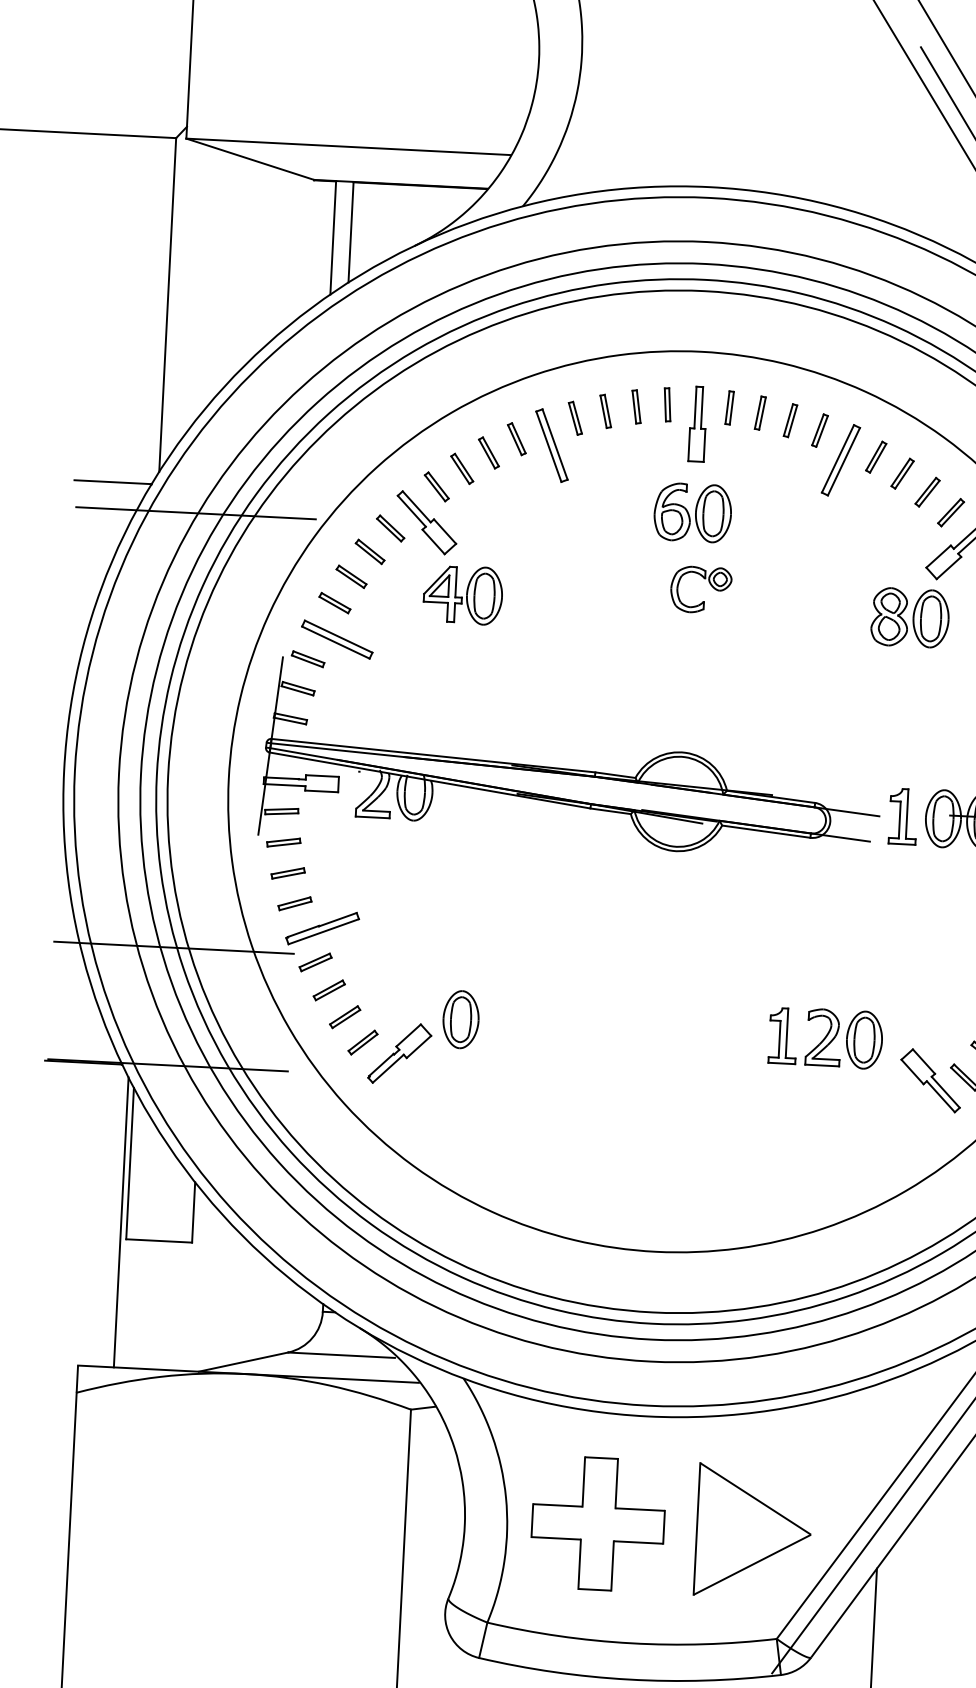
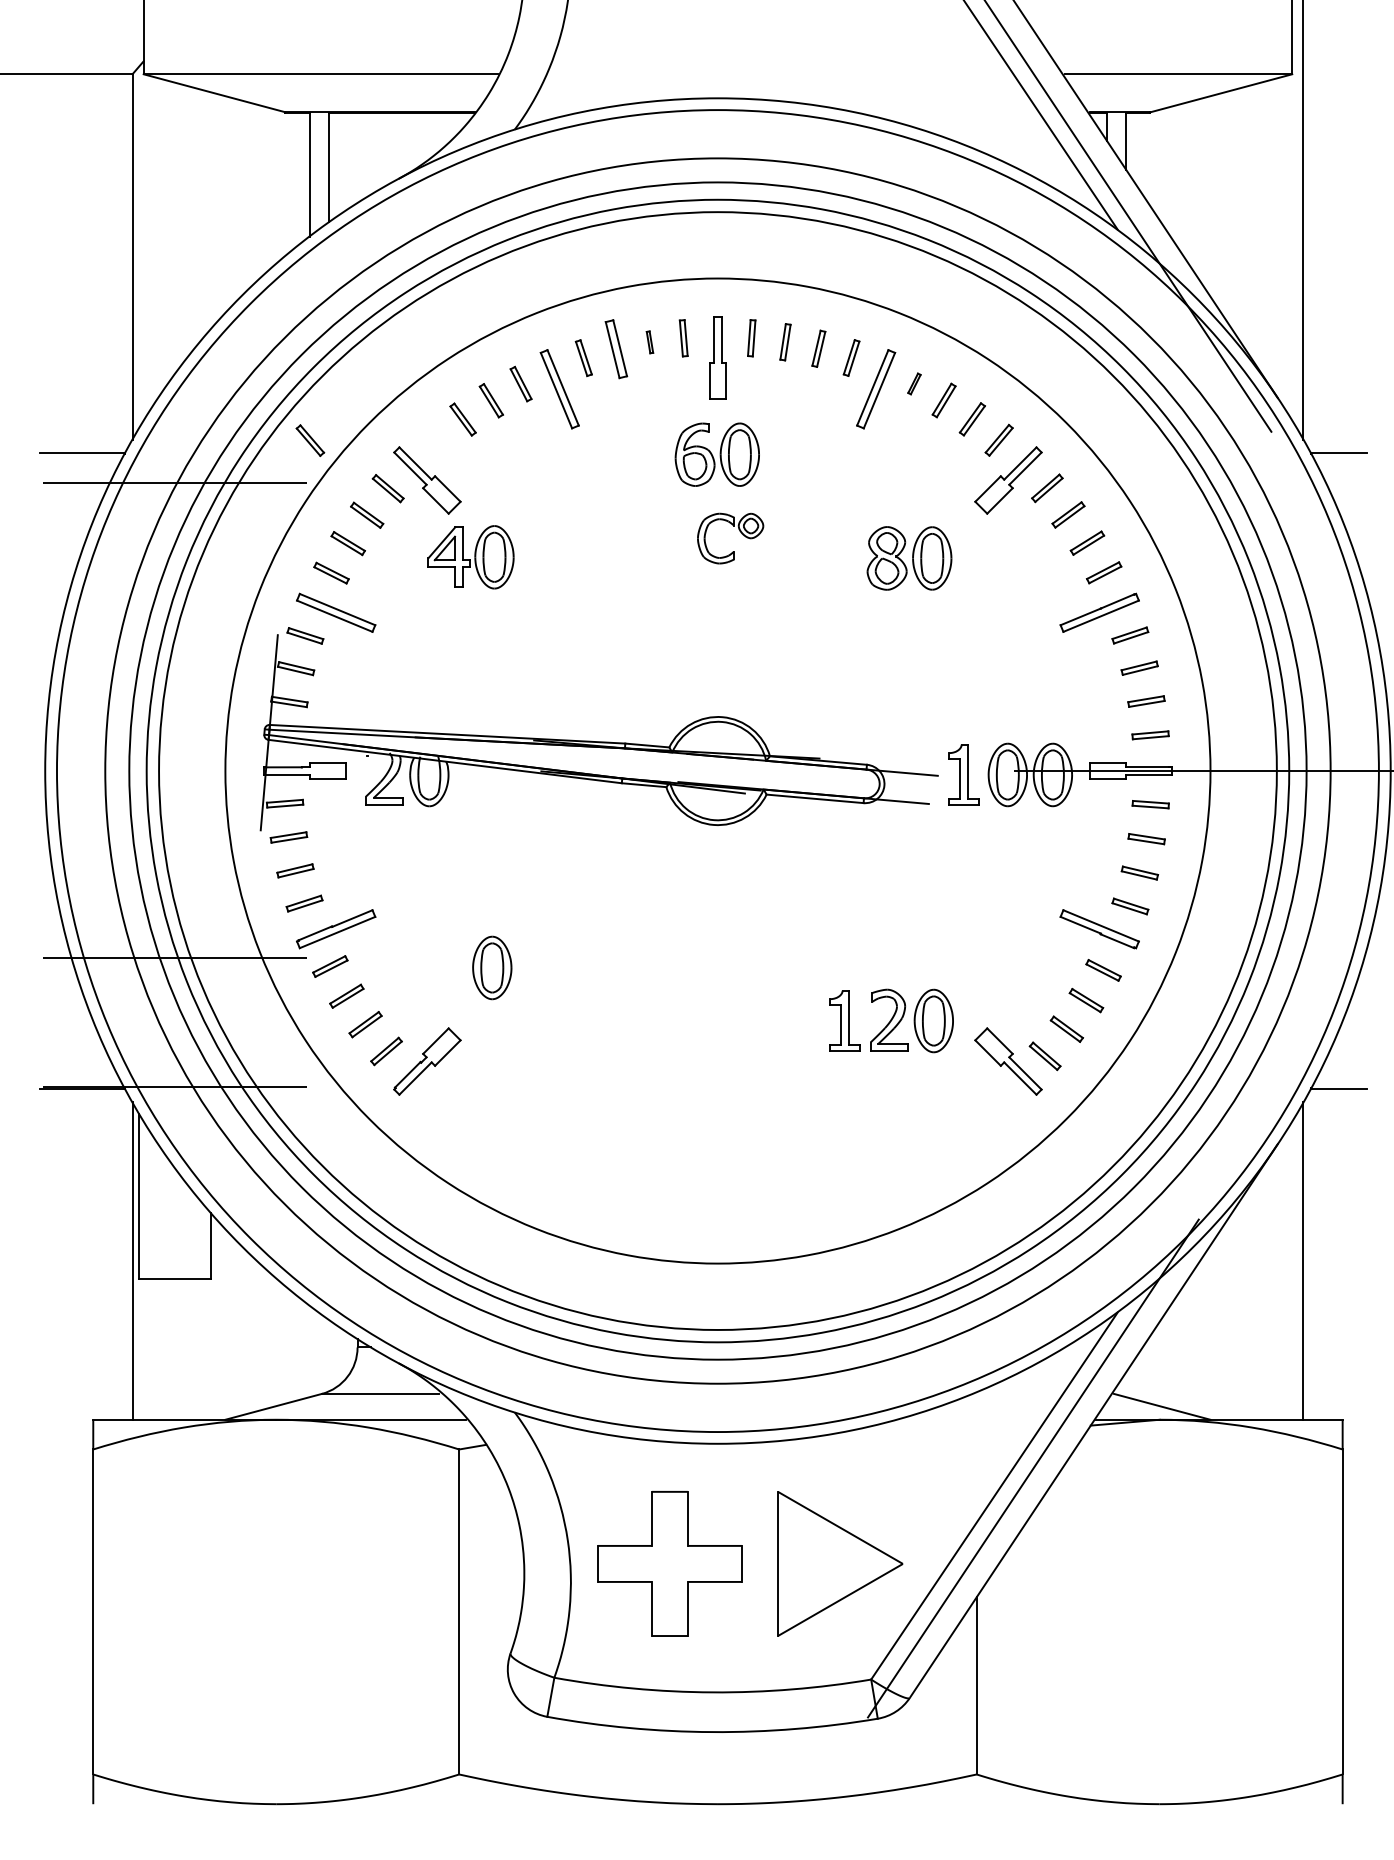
part: (636, 407) -> (649, 342), size x0.6
part: (605, 411) -> (616, 348), size x1.6
part: (876, 456) -> (914, 383), size x0.6
part: (436, 486) -> (310, 440), moved
part: (910, 617) -> (909, 558), moved
part: (461, 1019) -> (492, 967), moved

